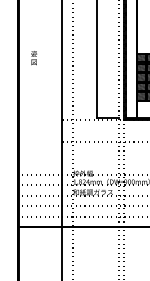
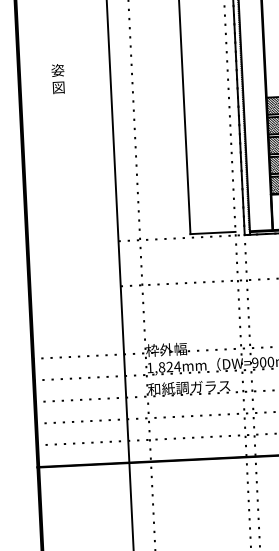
text: (34, 58) -> (59, 79), moved

